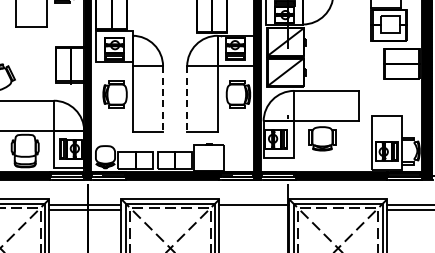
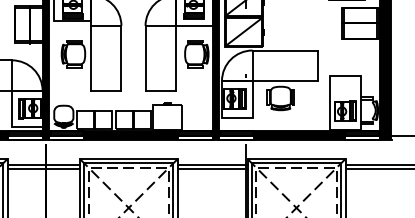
line: (163, 98) -> (121, 58), dashed -> solid
line: (187, 98) -> (145, 58), dashed -> solid
line: (254, 209) -> (212, 169), added

